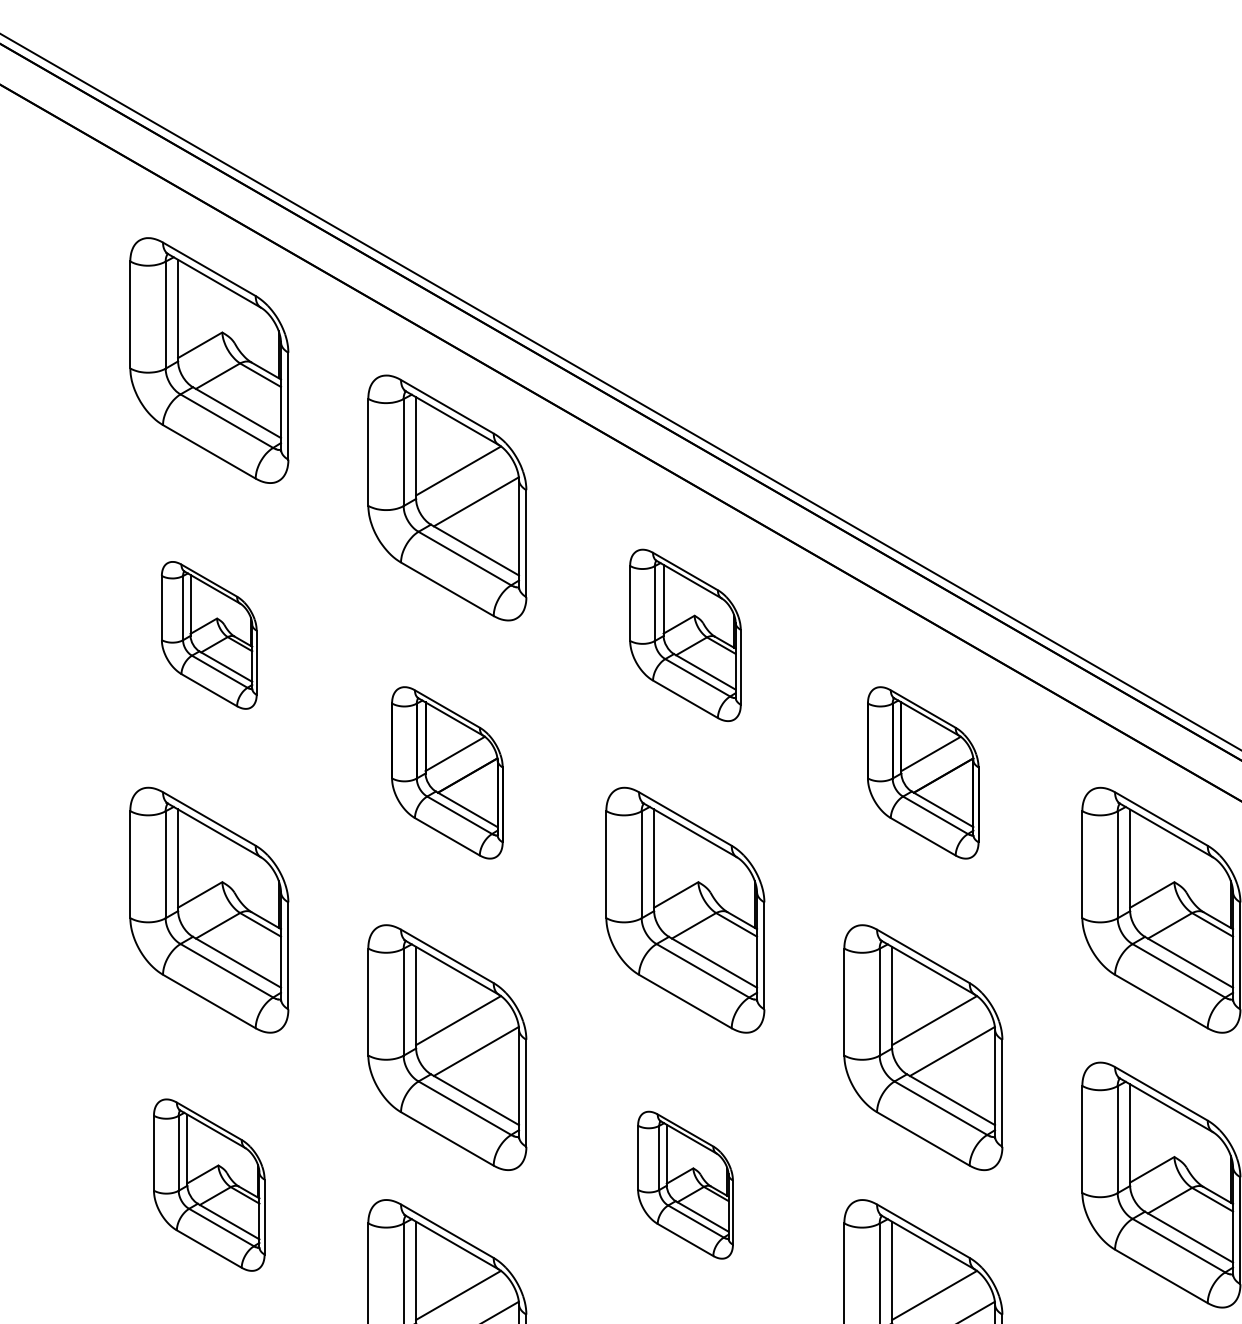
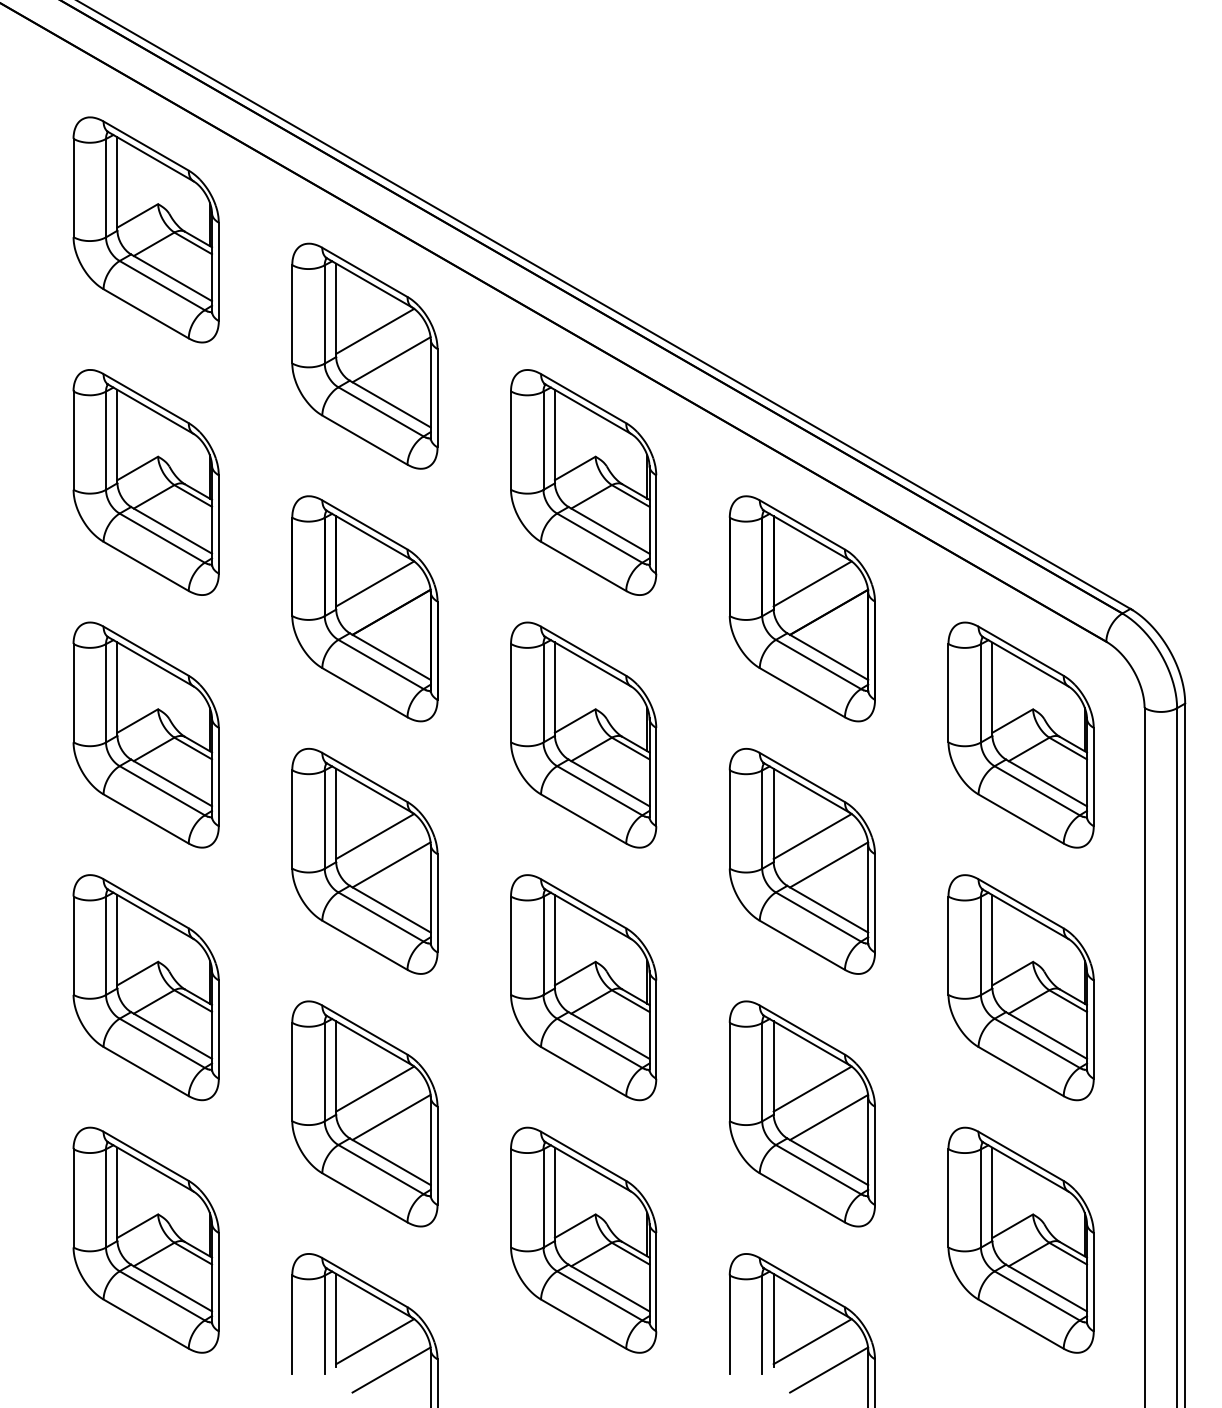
part: (208, 635) -> (145, 482), size x1.67
part: (685, 635) -> (583, 482), size x1.43
part: (446, 772) -> (364, 608), size x1.43
part: (922, 772) -> (801, 608), size x1.43
part: (208, 1184) -> (145, 987), size x1.43
part: (685, 1184) -> (583, 987), size x1.67

